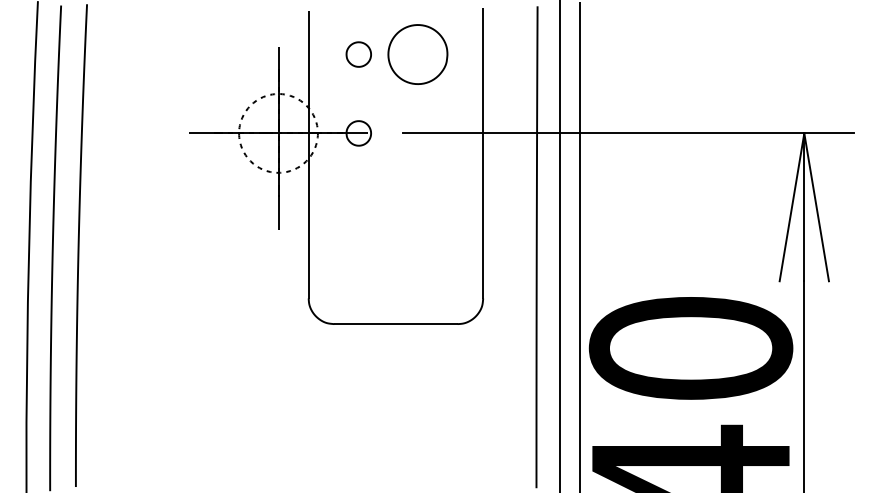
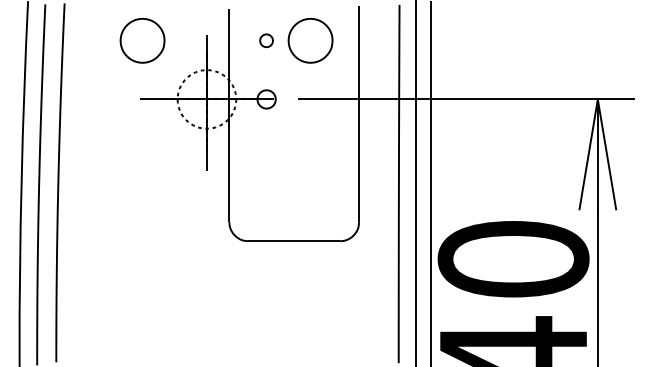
part: (191, 54) -> (142, 40), added
part: (358, 54) -> (266, 40), size x0.7

